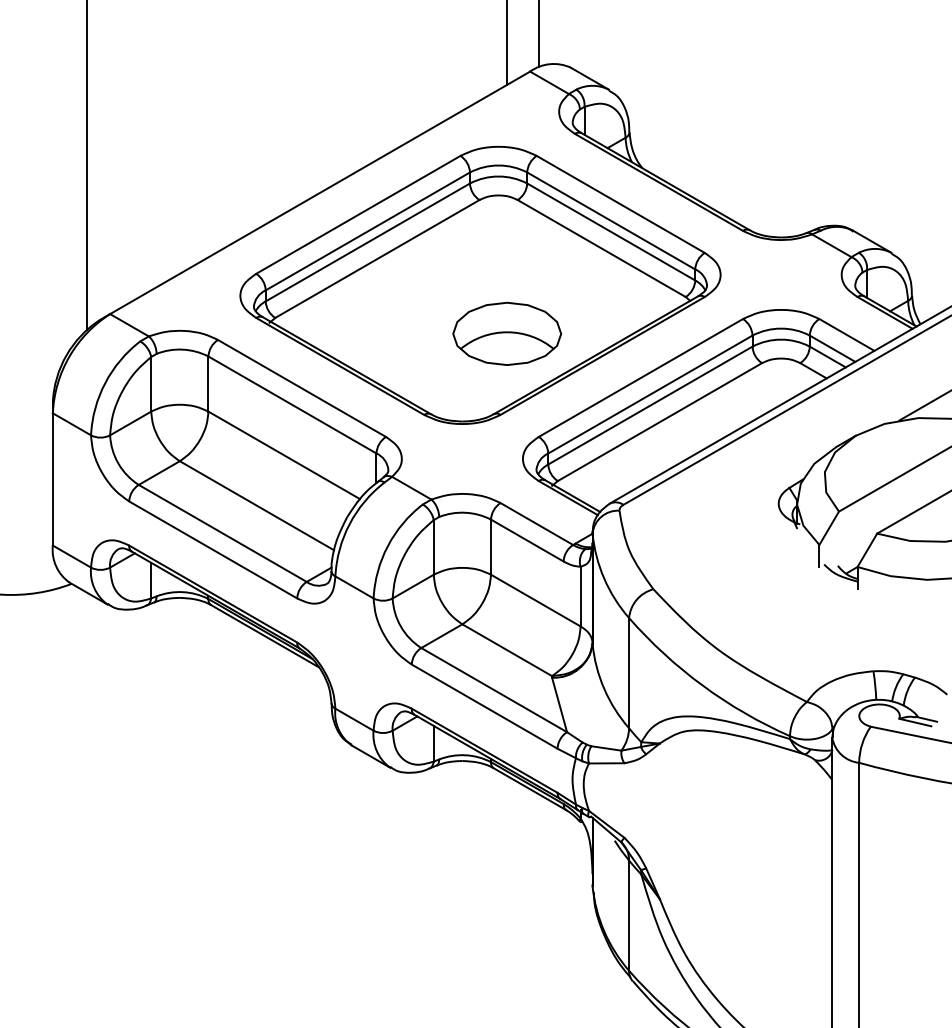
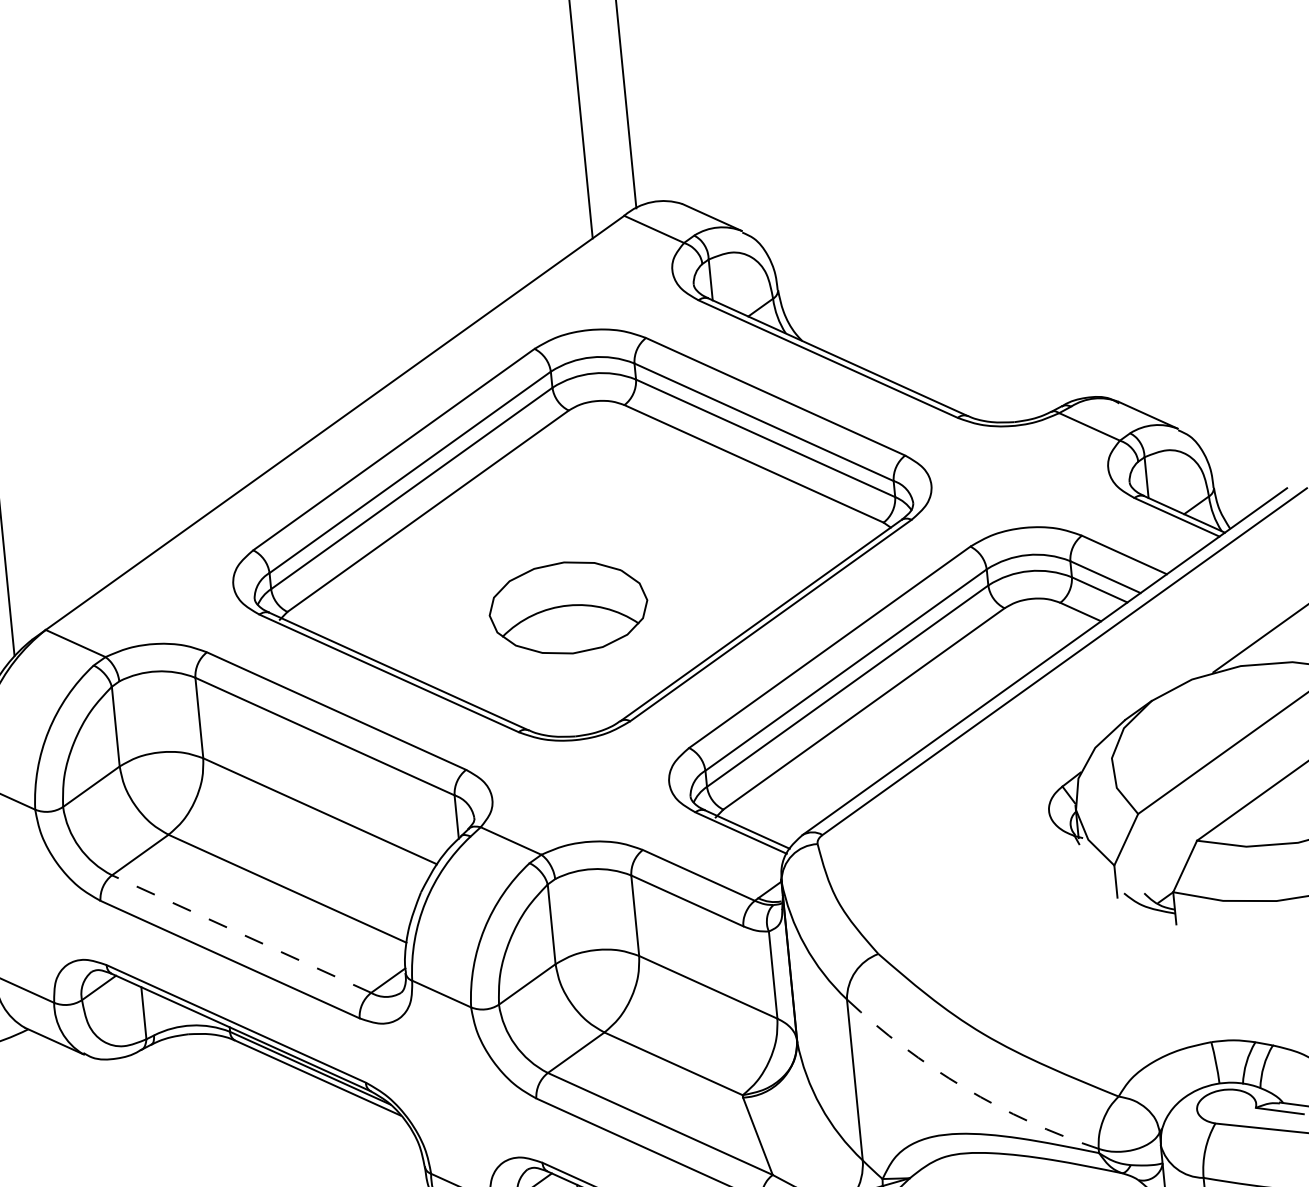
part: (506, 333) -> (567, 607), moved
line: (222, 533) -> (241, 934), solid -> dashed
arc: (703, 685) -> (965, 1087), solid -> dashed

